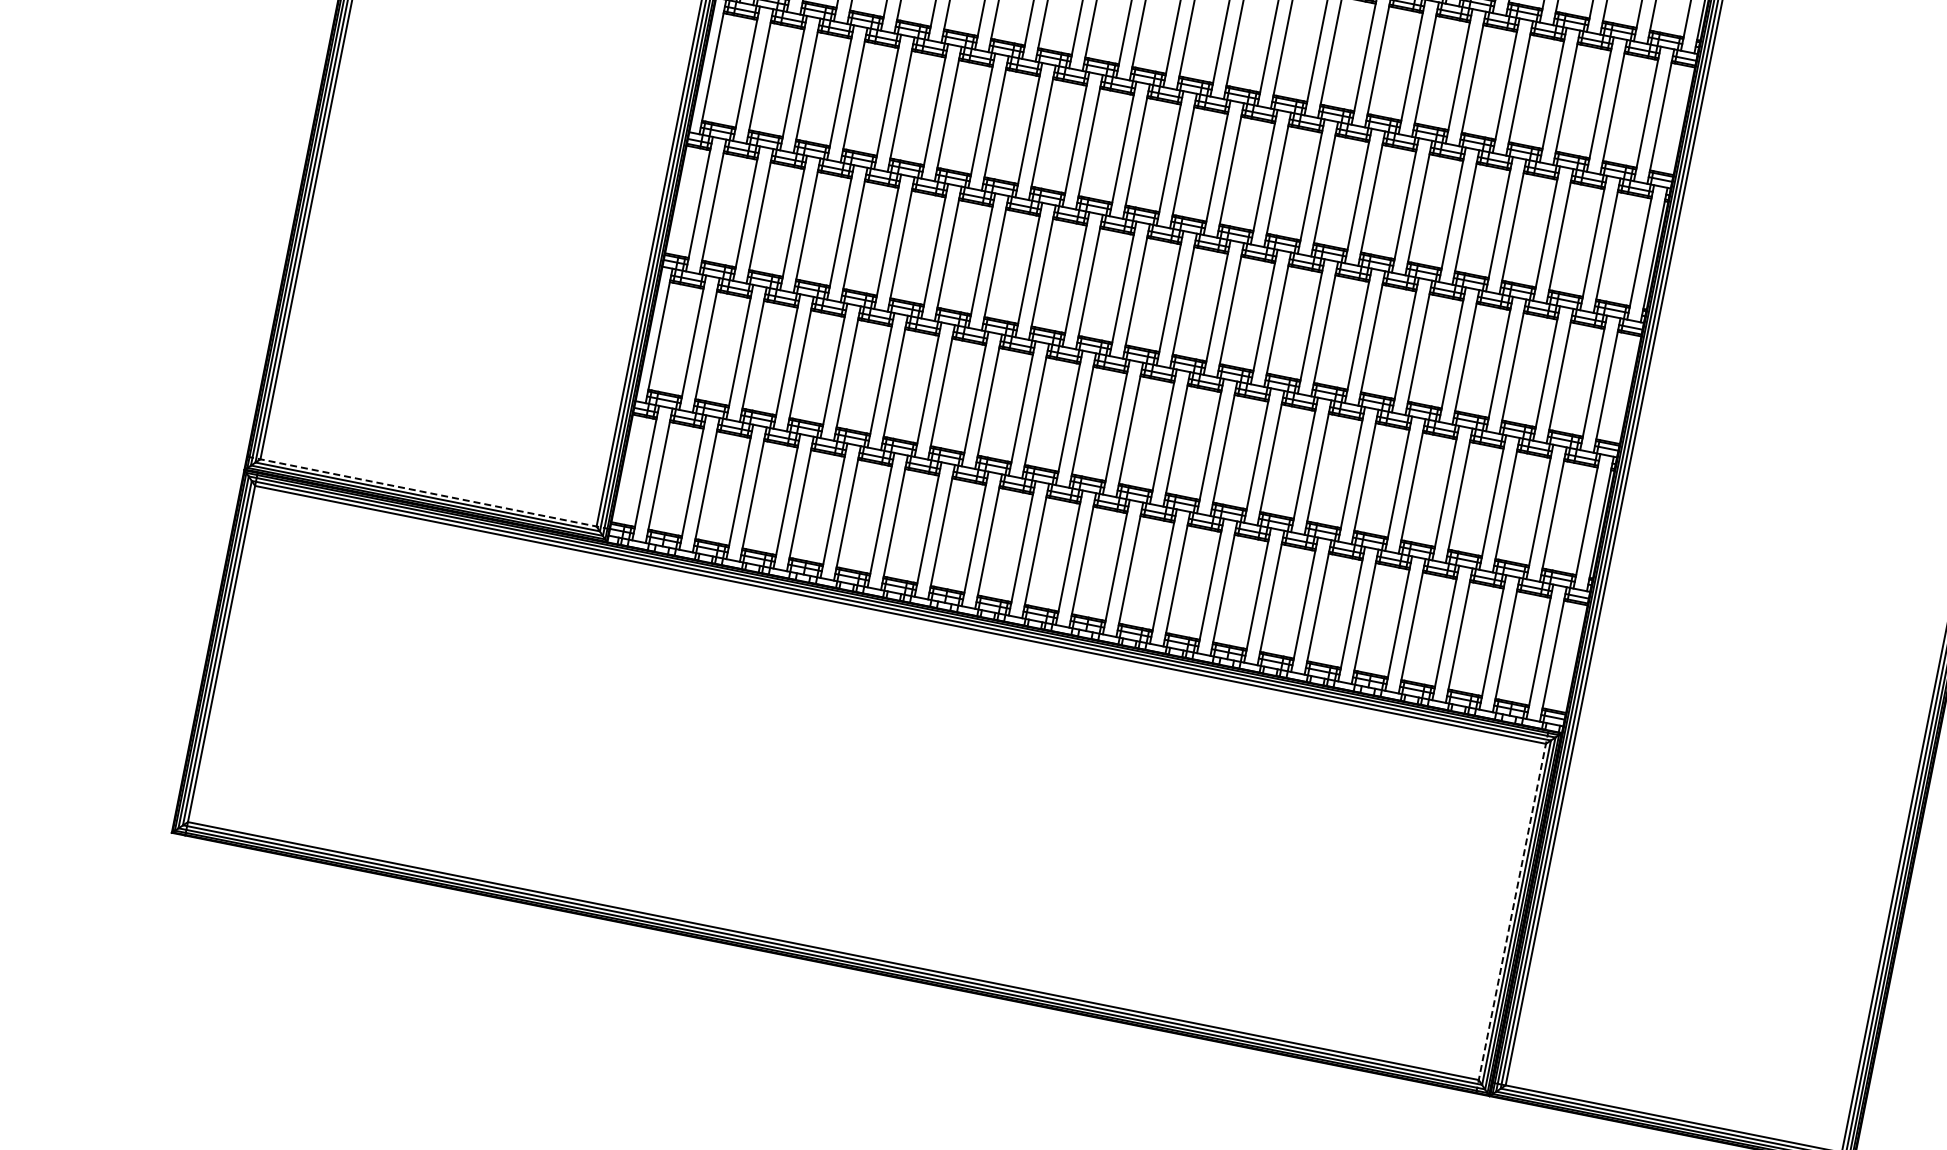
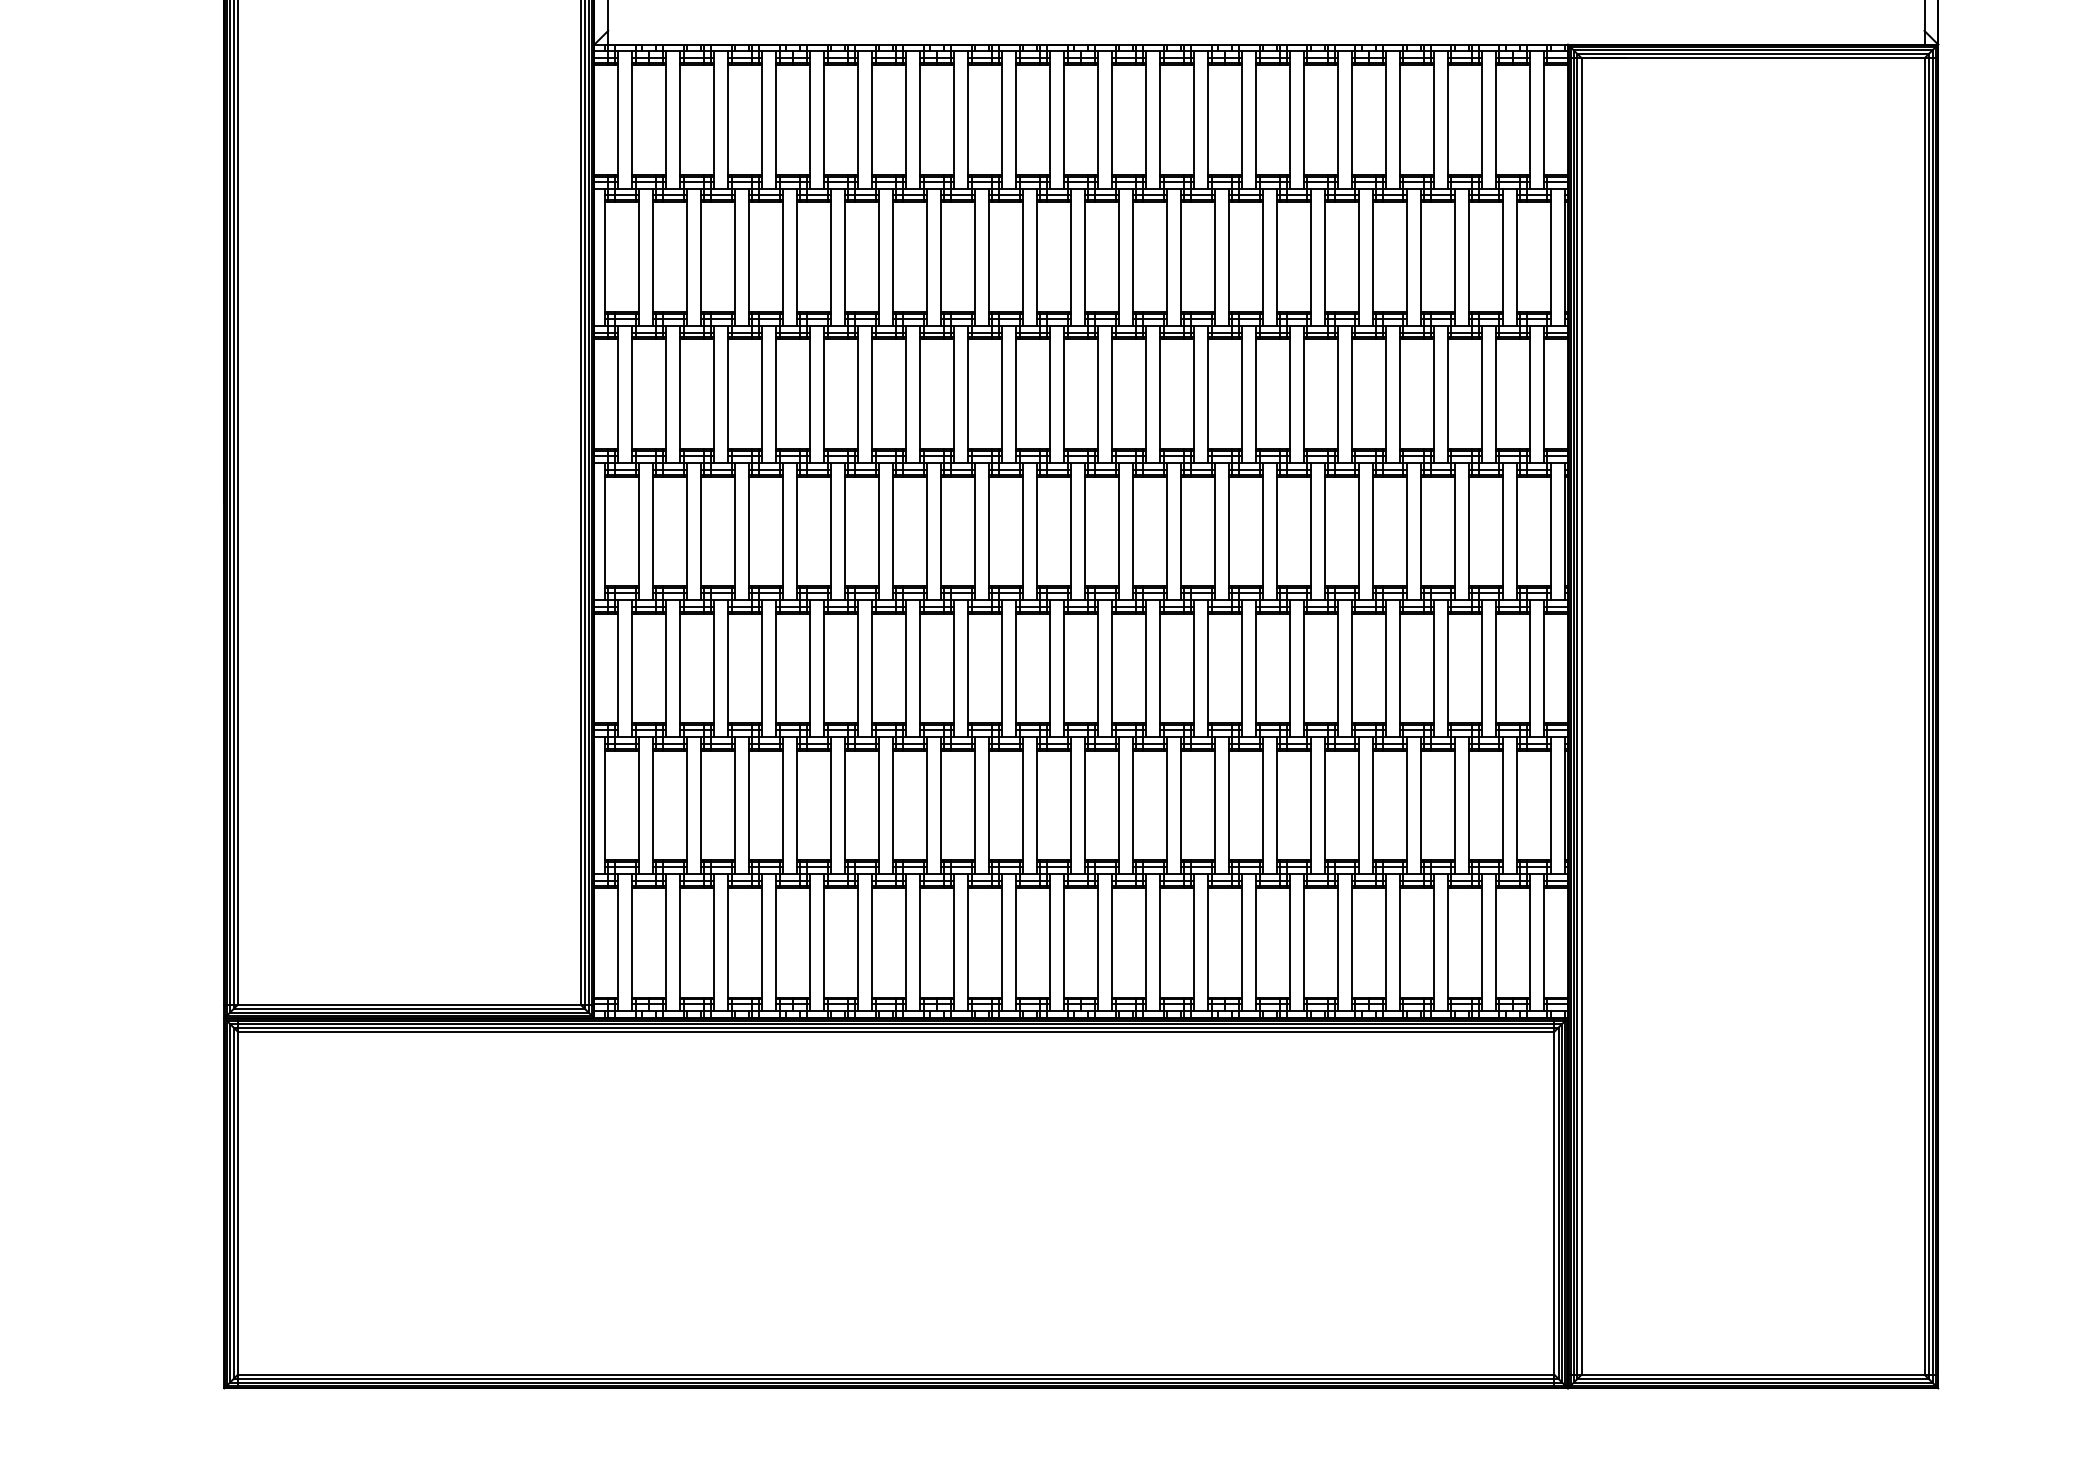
line: (428, 492) -> (409, 1004), dashed -> solid
line: (1512, 911) -> (1554, 1202), dashed -> solid

